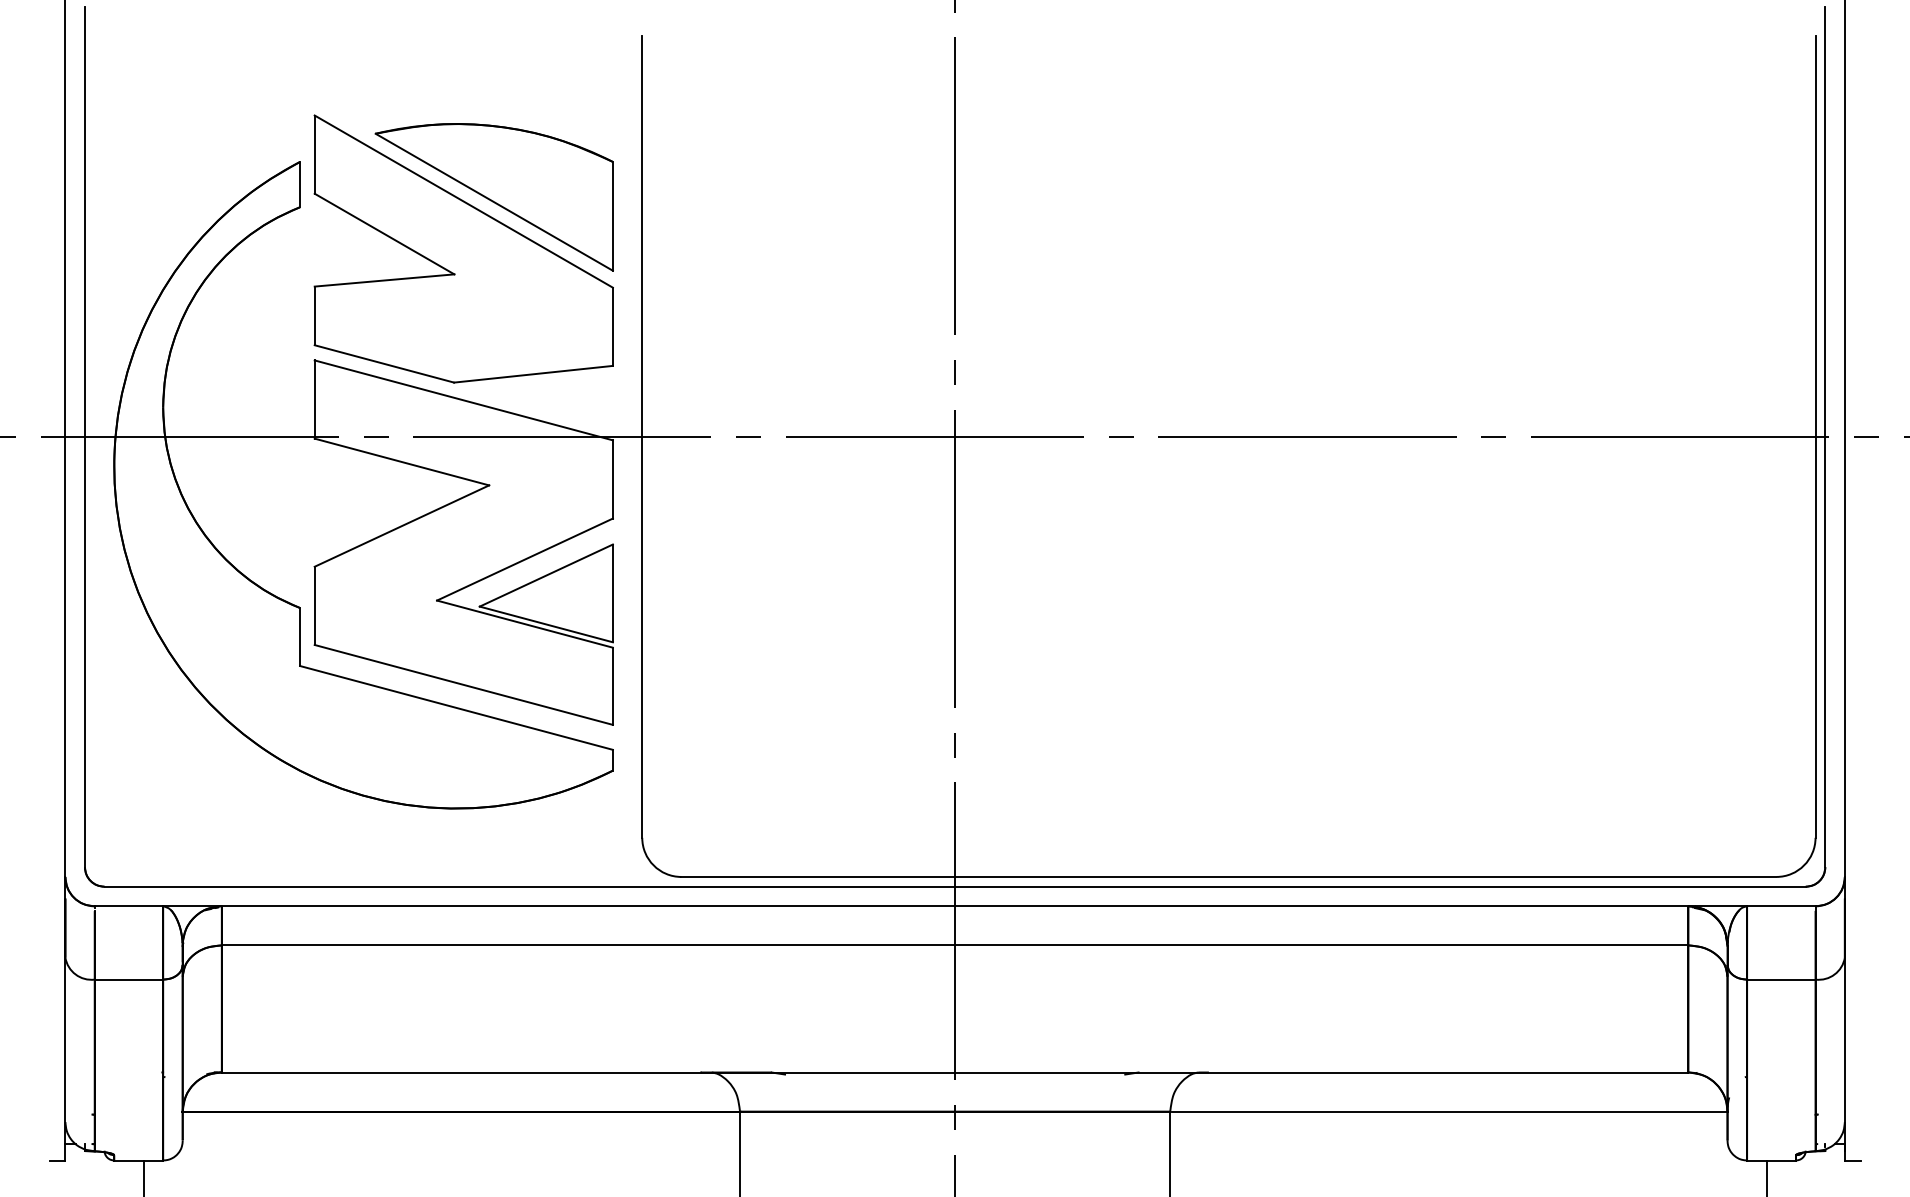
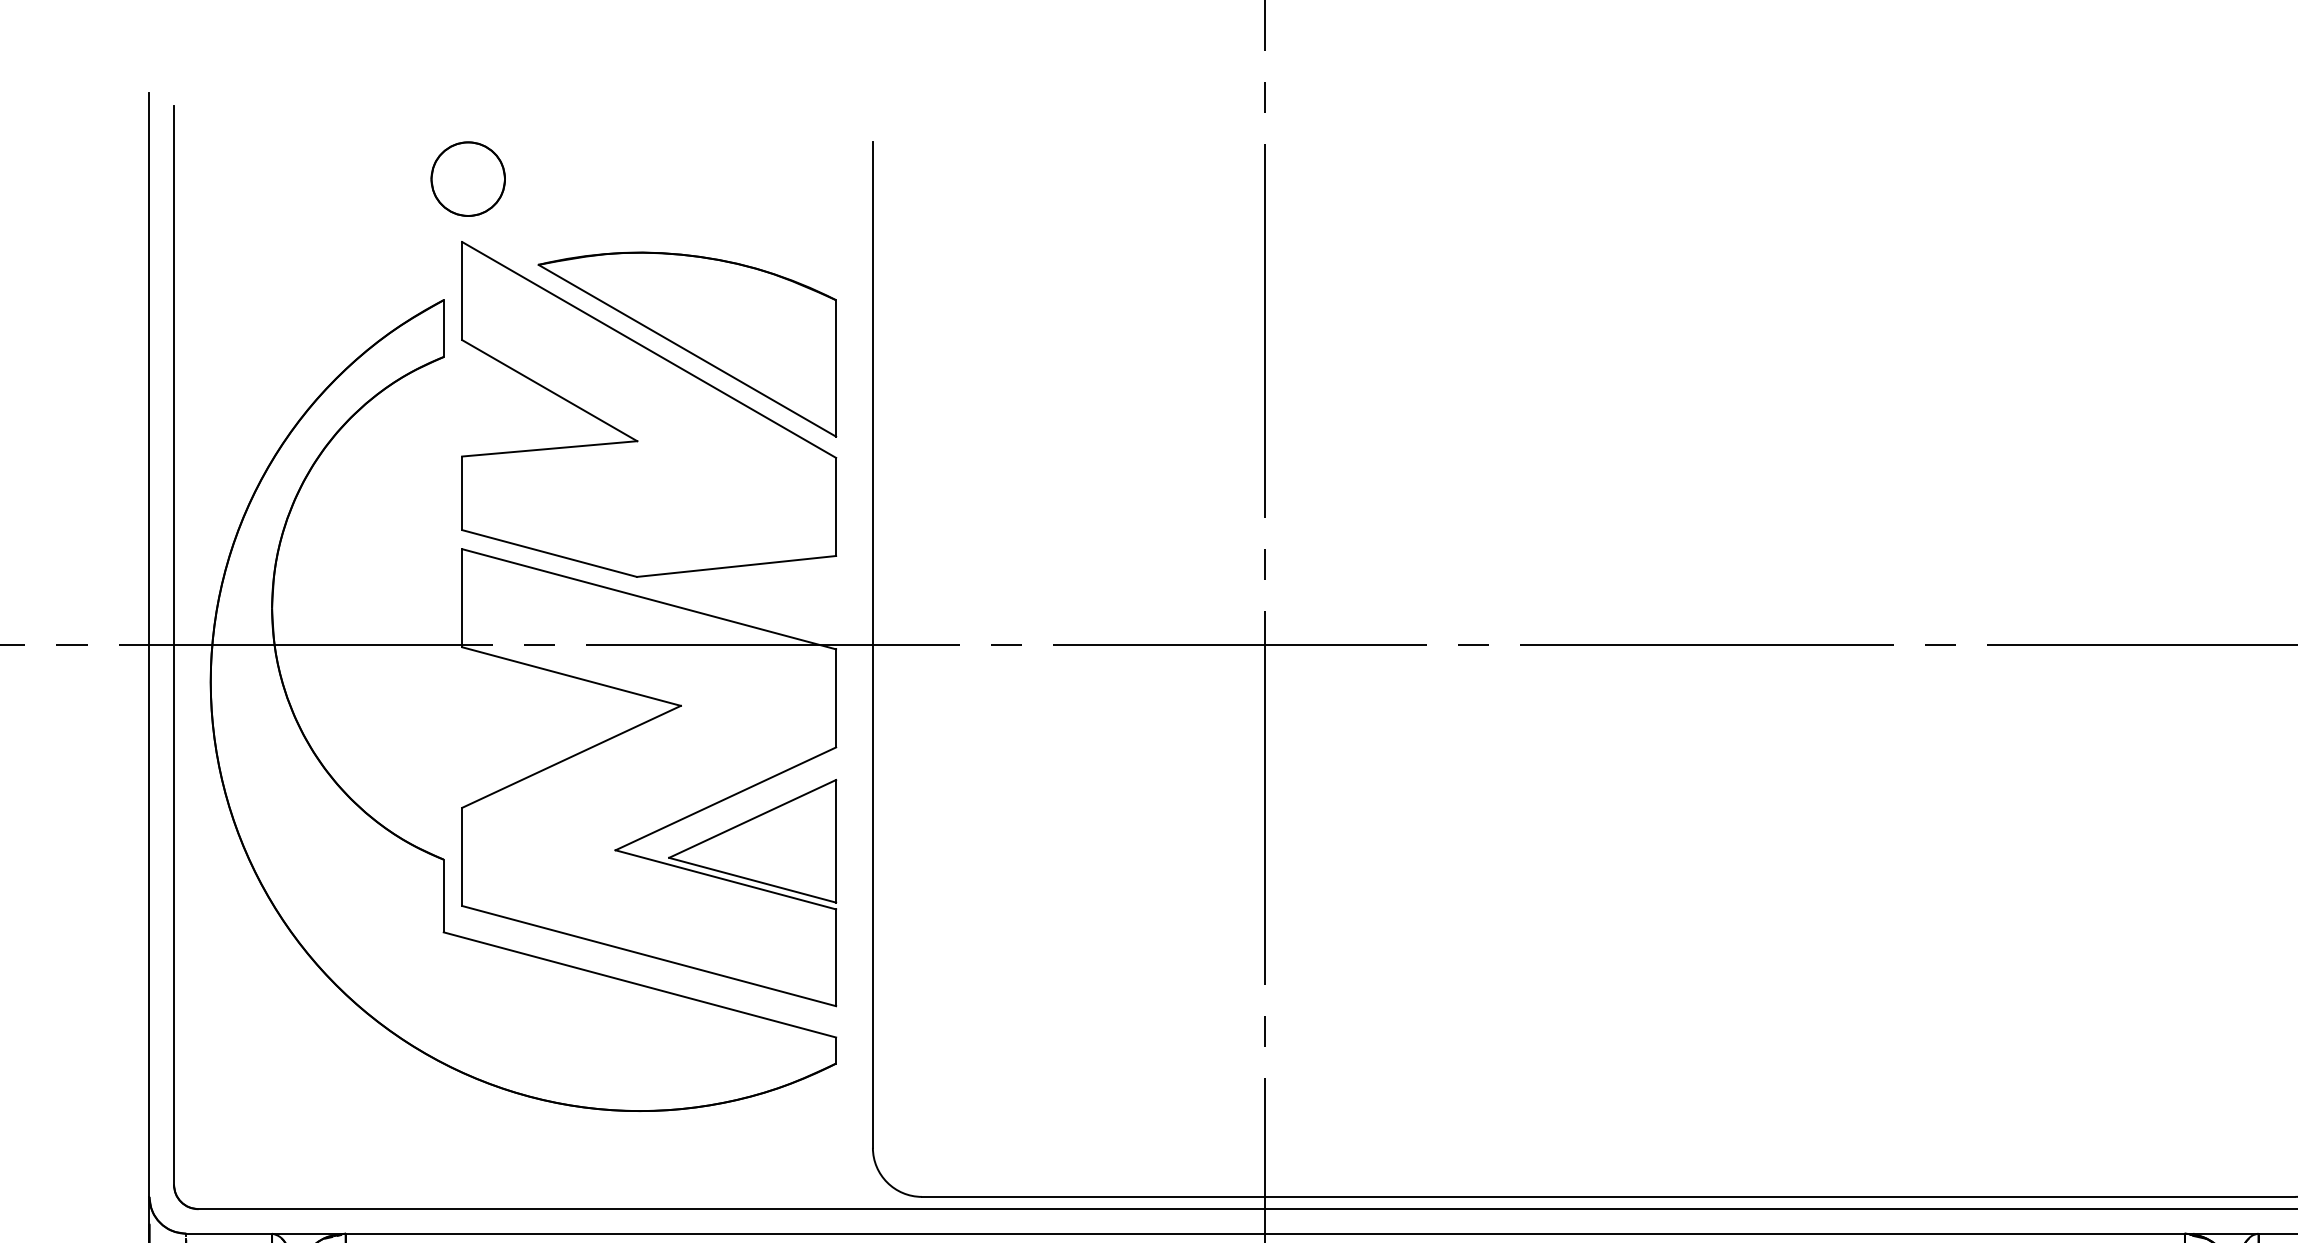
part: (319, 65) -> (468, 179), added

